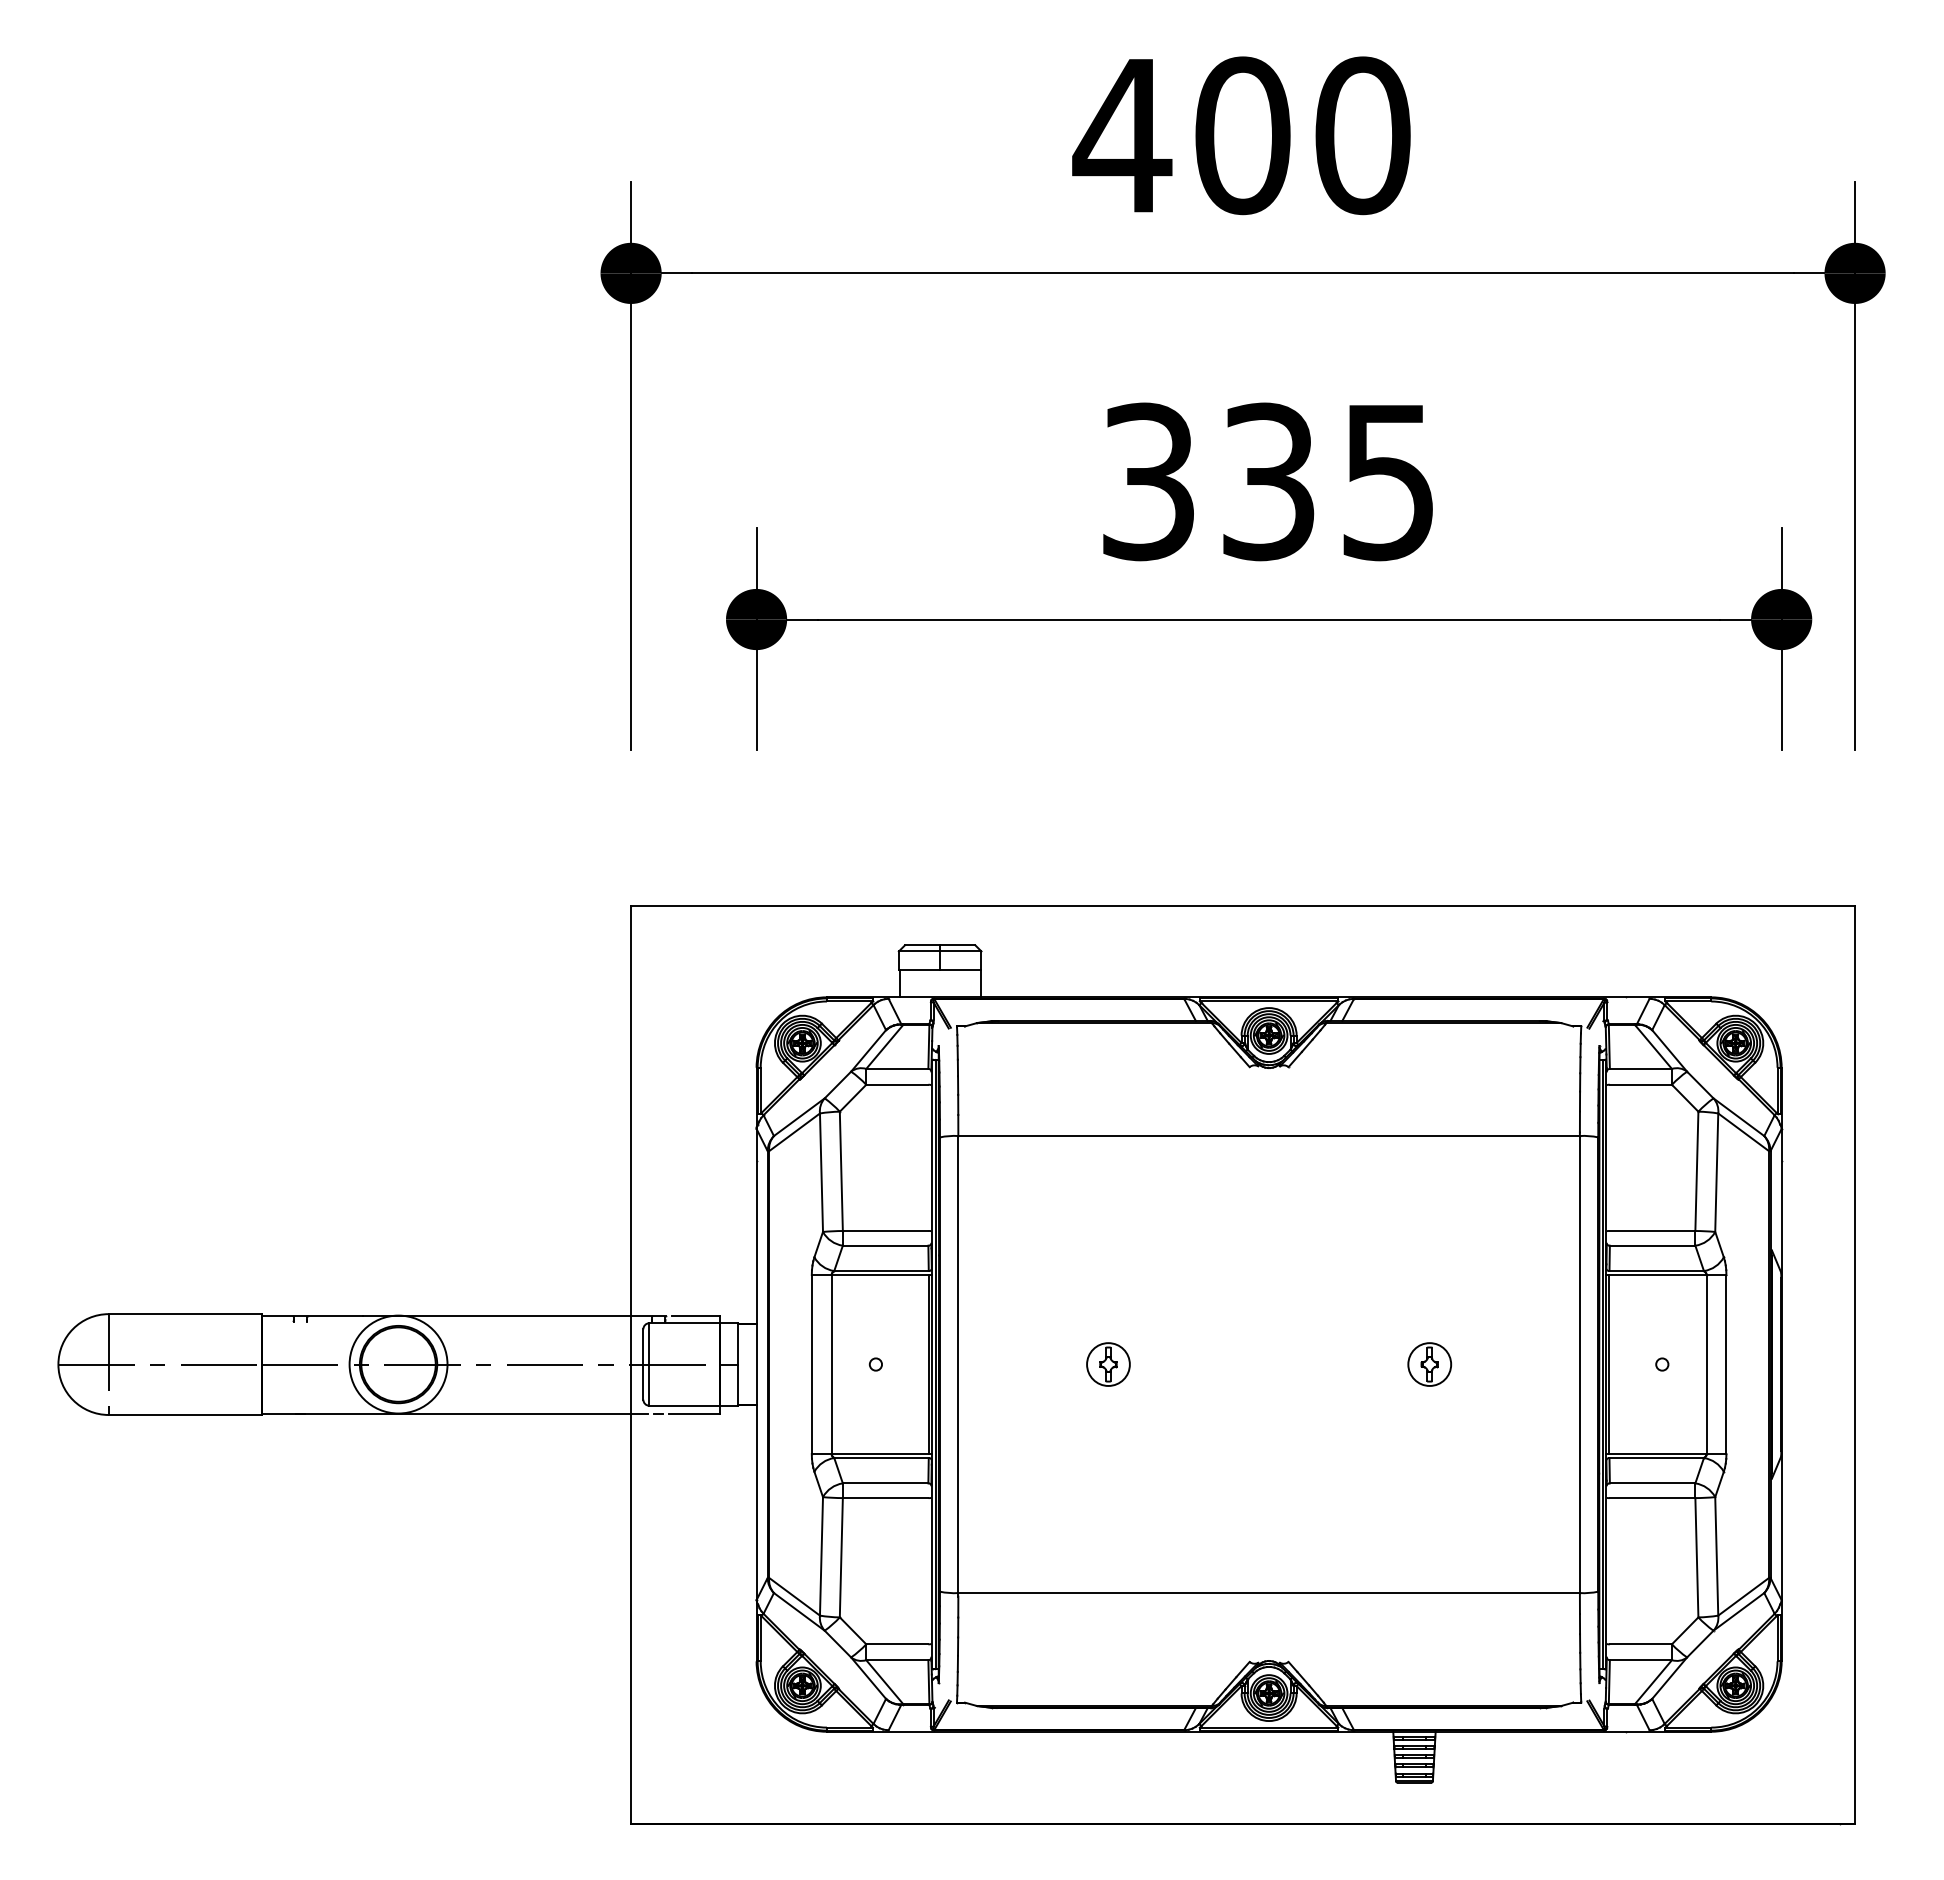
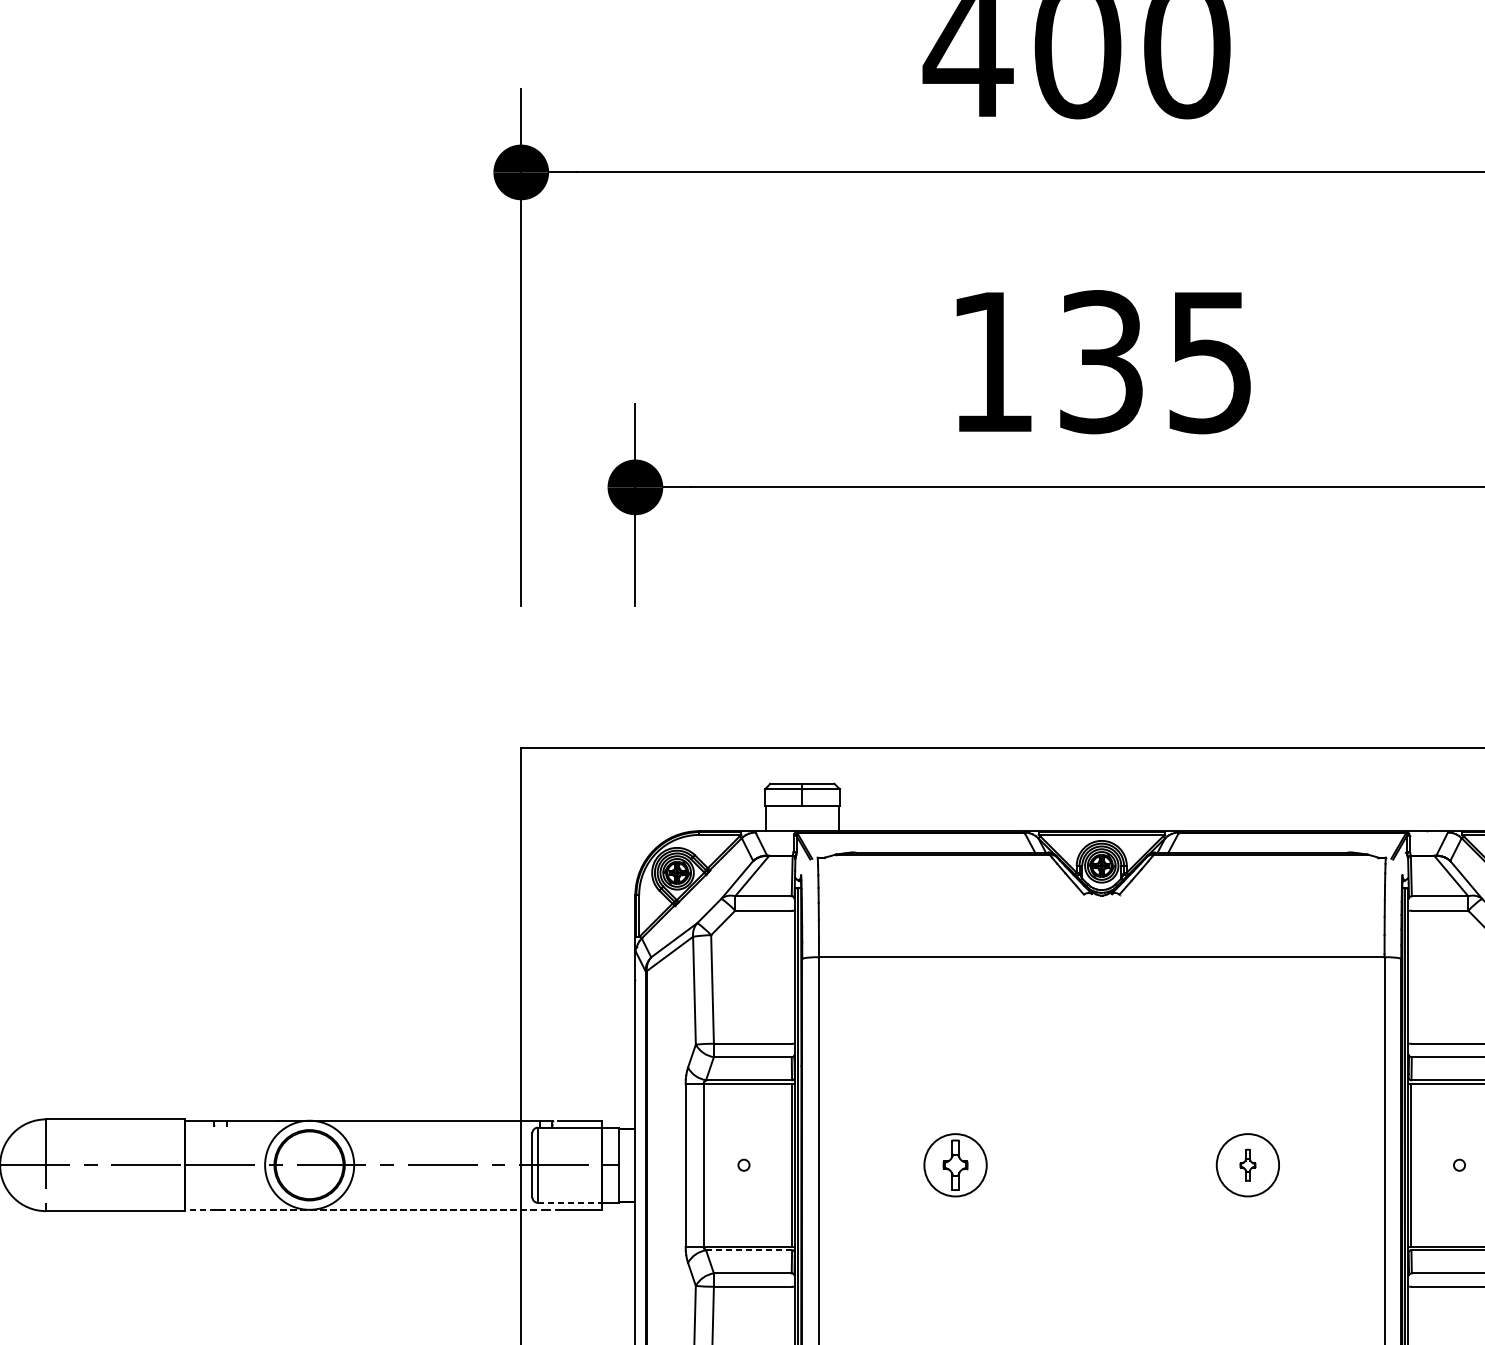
text: (1148, 481) -> (992, 361), 335 -> 135
part: (1108, 1364) -> (955, 1165), size x1.6
circle: (1429, 1364) -> (1247, 1165), size x1.6
line: (685, 1405) -> (570, 1202), solid -> dashed
line: (454, 1413) -> (360, 1209), solid -> dashed
line: (881, 1458) -> (749, 1250), solid -> dashed

